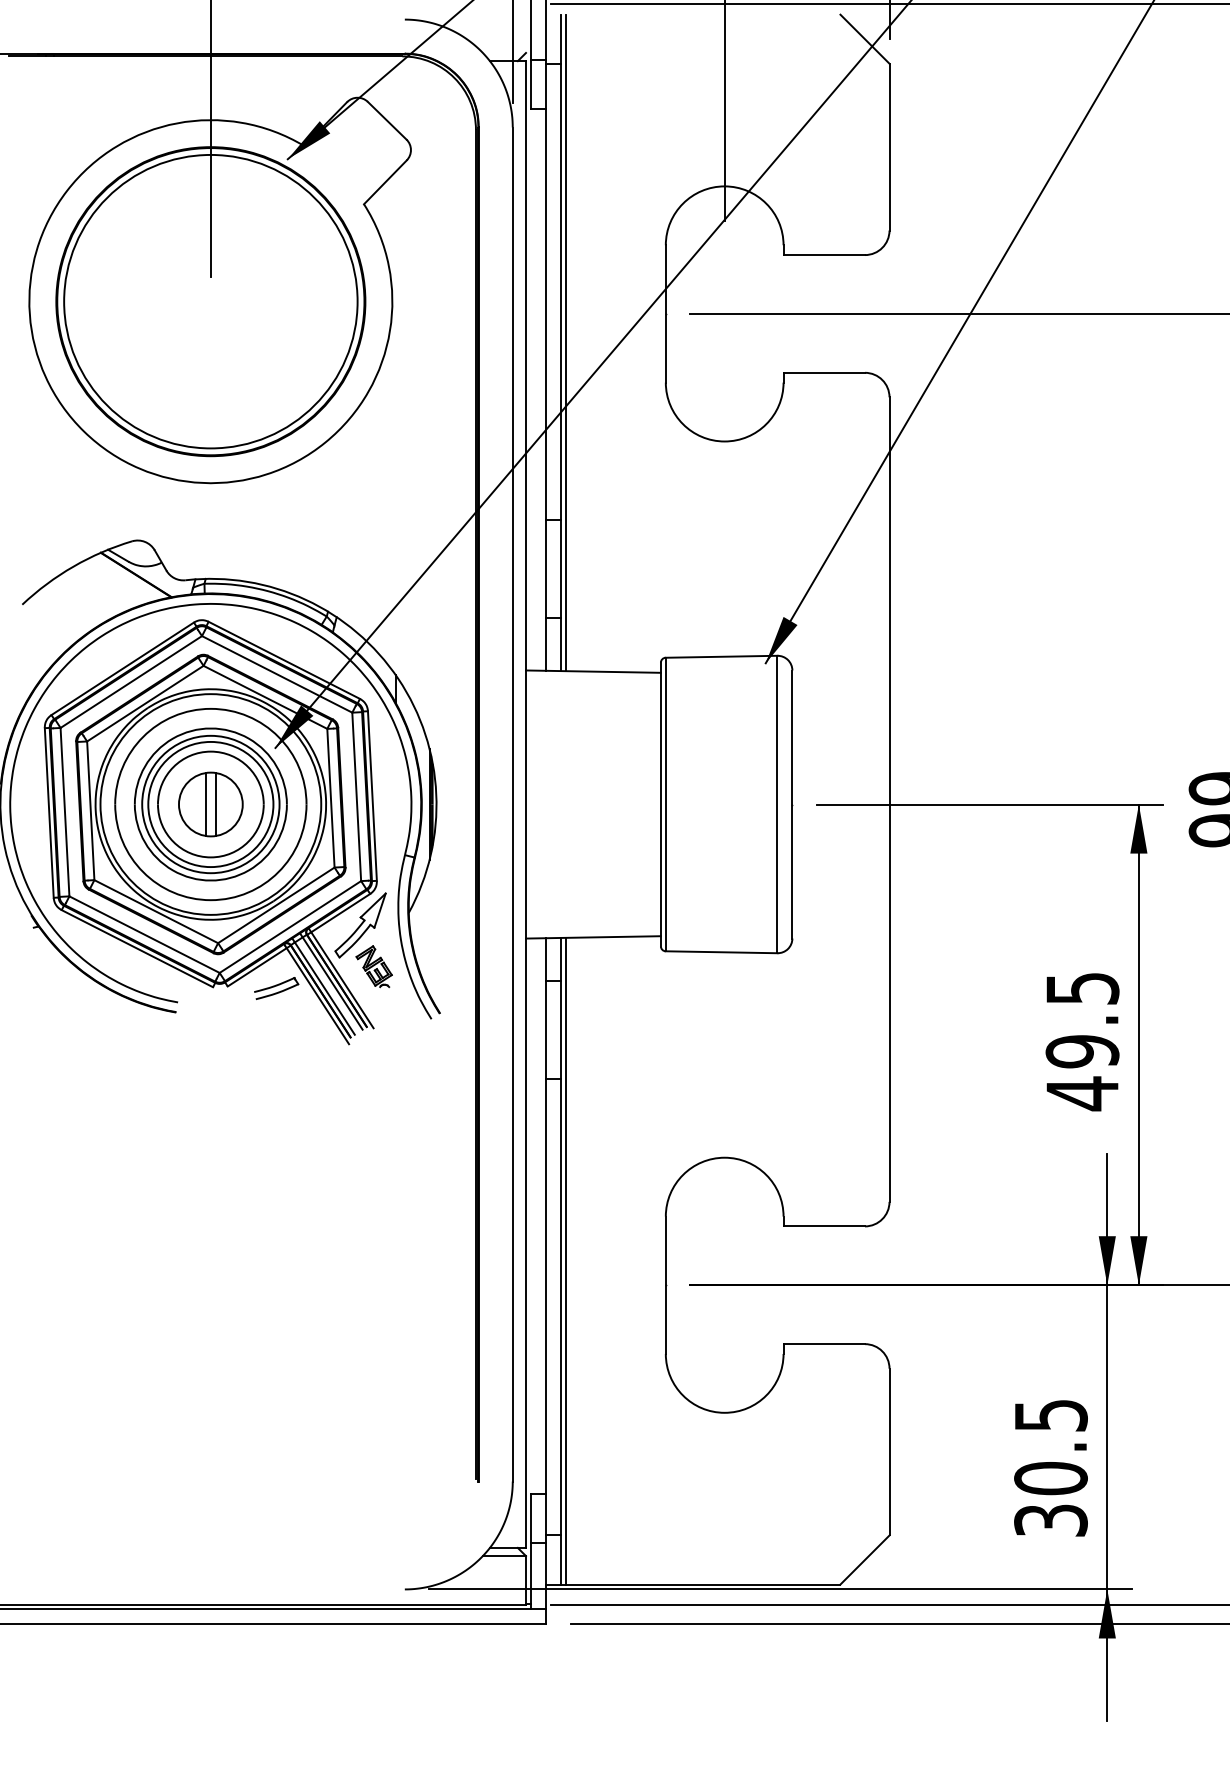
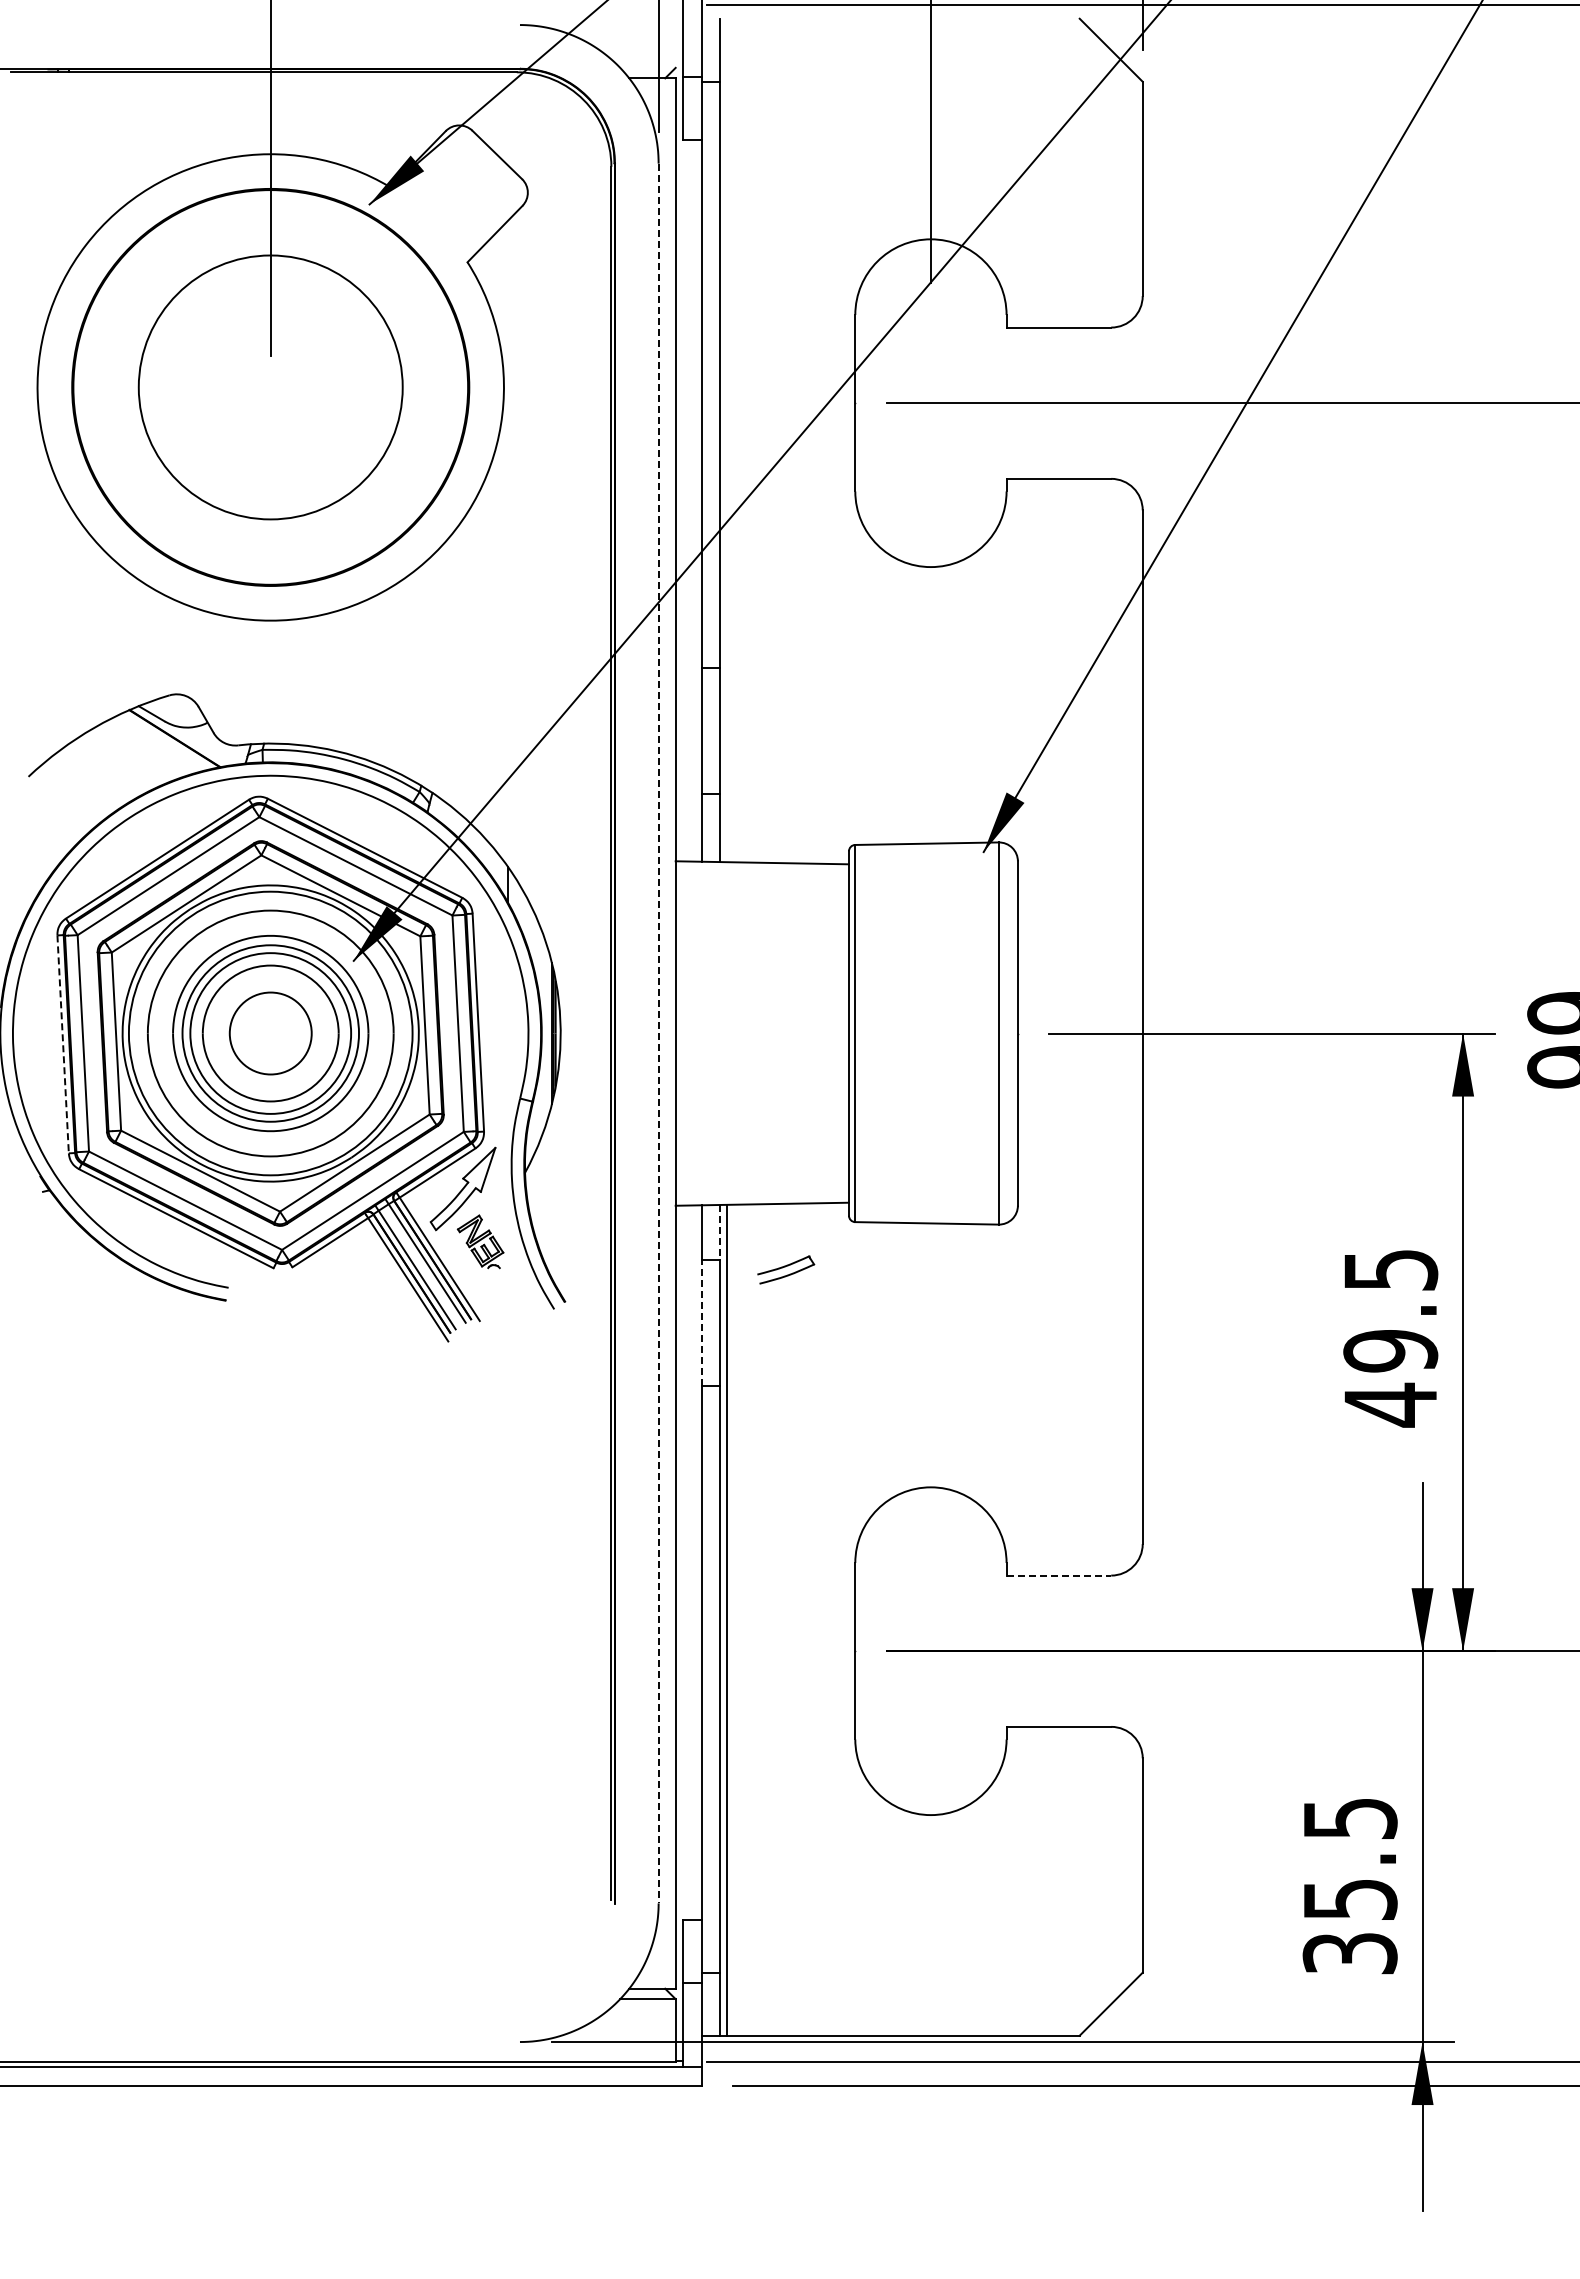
circle: (210, 300) -> (270, 386), size x0.7
line: (565, 342) -> (726, 440), removed
line: (206, 804) -> (264, 1033), removed
line: (216, 804) -> (277, 1033), removed
line: (512, 804) -> (658, 1033), solid -> dashed
line: (49, 813) -> (63, 1044), solid -> dashed
line: (560, 959) -> (720, 1232), solid -> dashed
part: (276, 988) -> (786, 1269), moved
line: (546, 1029) -> (701, 1322), solid -> dashed
line: (824, 1226) -> (1059, 1575), solid -> dashed
text: (1050, 1478) -> (1349, 1899), 30.5 -> 35.5

